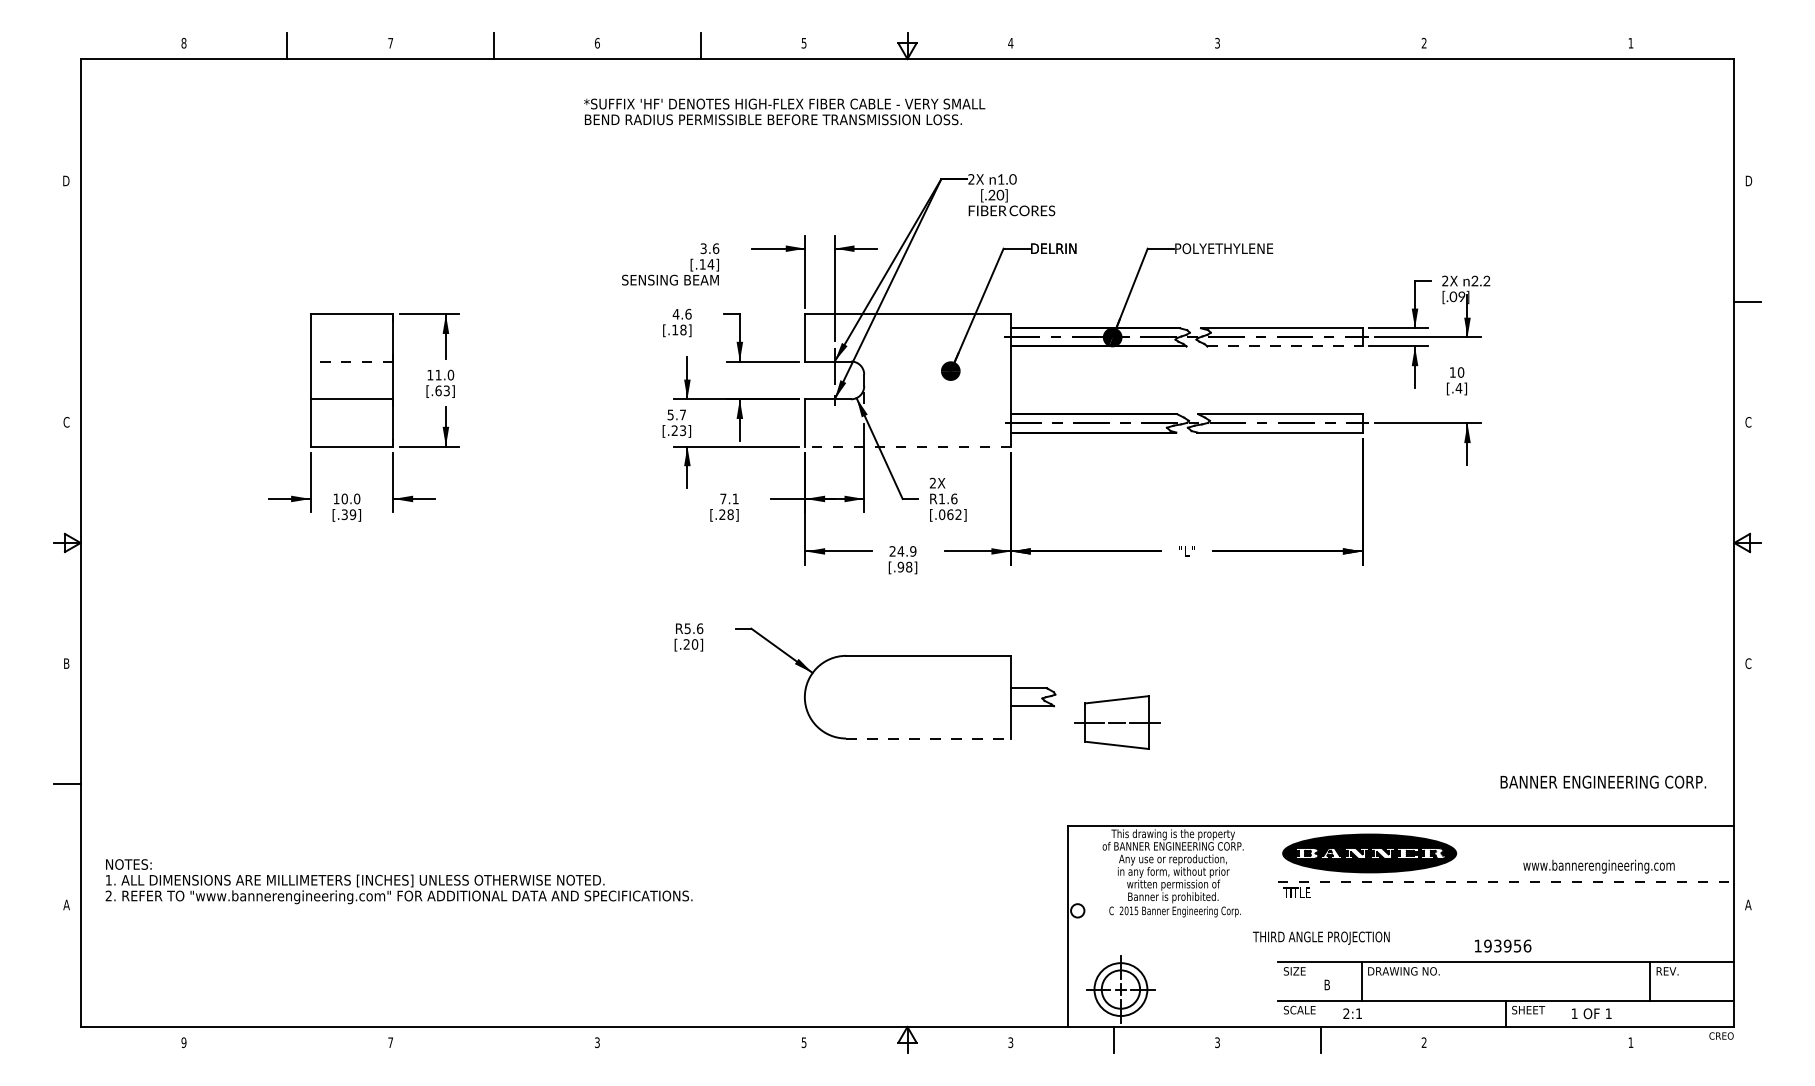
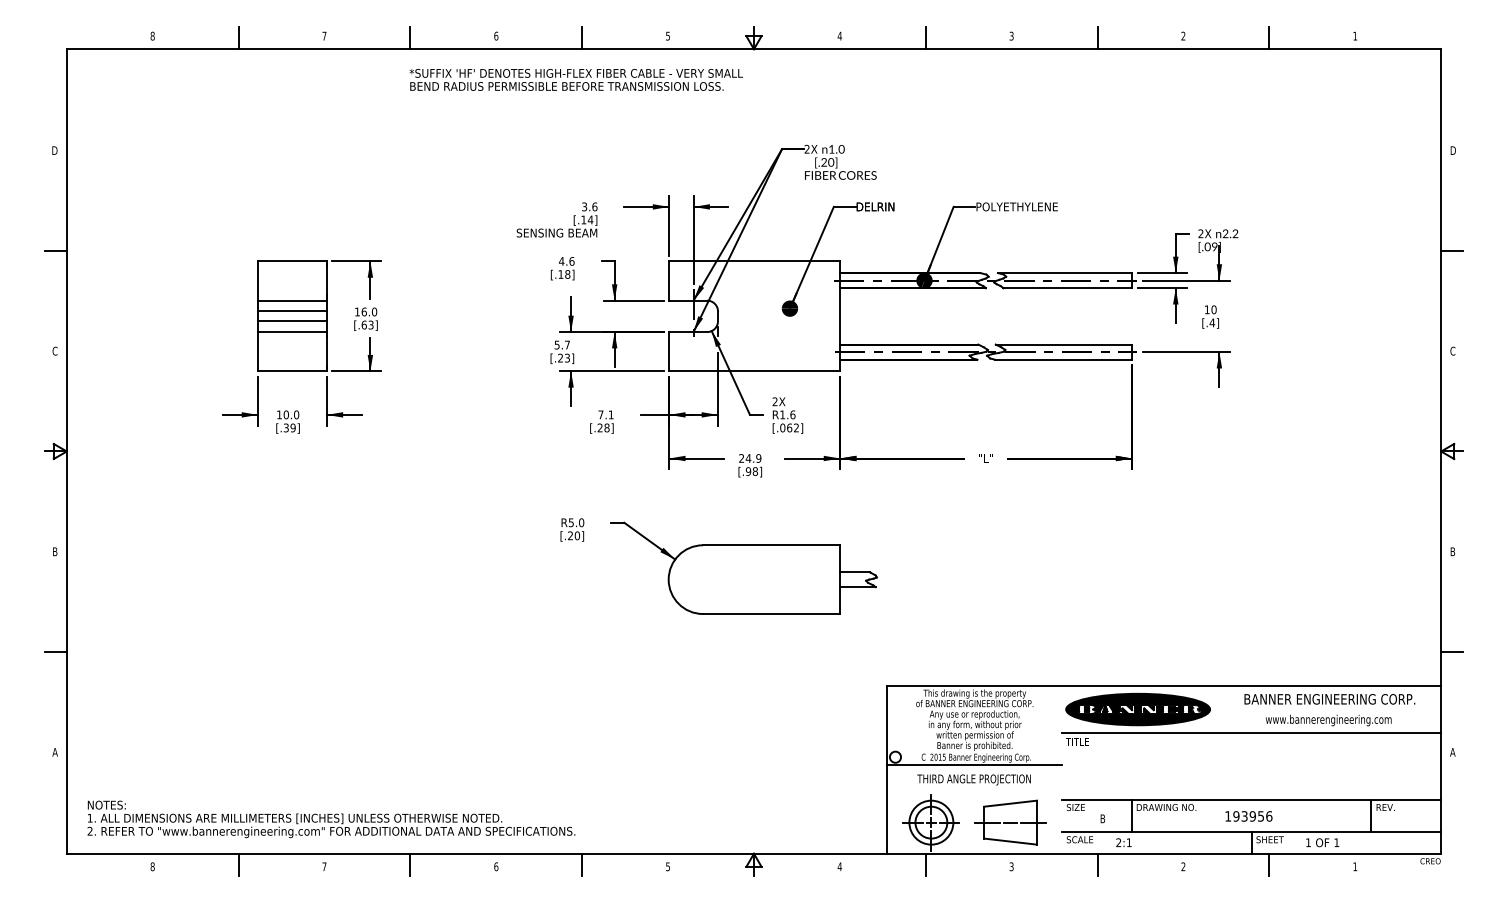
line: (1114, 45) -> (926, 38), added
line: (1320, 45) -> (1097, 38), added
line: (1527, 45) -> (1269, 38), added
text: (784, 111) -> (576, 79), moved
line: (67, 301) -> (55, 250), added
line: (1284, 346) -> (1067, 288), dashed -> solid
line: (351, 361) -> (291, 300), dashed -> solid
line: (351, 374) -> (291, 311), added
text: (438, 374) -> (364, 311), 11.0 -> 16.0
line: (351, 386) -> (291, 321), added
line: (908, 446) -> (754, 371), dashed -> solid
text: (700, 628) -> (581, 522), R5.6 -> R5.0
text: (1748, 663) -> (1452, 551), C -> B
part: (1117, 722) -> (1010, 822), moved
line: (928, 738) -> (771, 613), dashed -> solid
text: (1603, 781) -> (1329, 698), moved
line: (1747, 784) -> (1452, 652), added
text: (398, 881) -> (330, 819), moved
line: (1506, 882) -> (1251, 733), dashed -> solid
line: (1172, 919) -> (974, 764), added
text: (1321, 937) -> (974, 779), moved
text: (1503, 945) -> (1249, 815), moved
line: (287, 1039) -> (238, 864), added
line: (494, 1039) -> (410, 864), added
line: (700, 1039) -> (581, 864), added
line: (1527, 1039) -> (1269, 864), added
text: (183, 1042) -> (152, 866), 9 -> 8
text: (596, 1042) -> (495, 866), 3 -> 6
text: (1010, 1042) -> (839, 866), 3 -> 4

